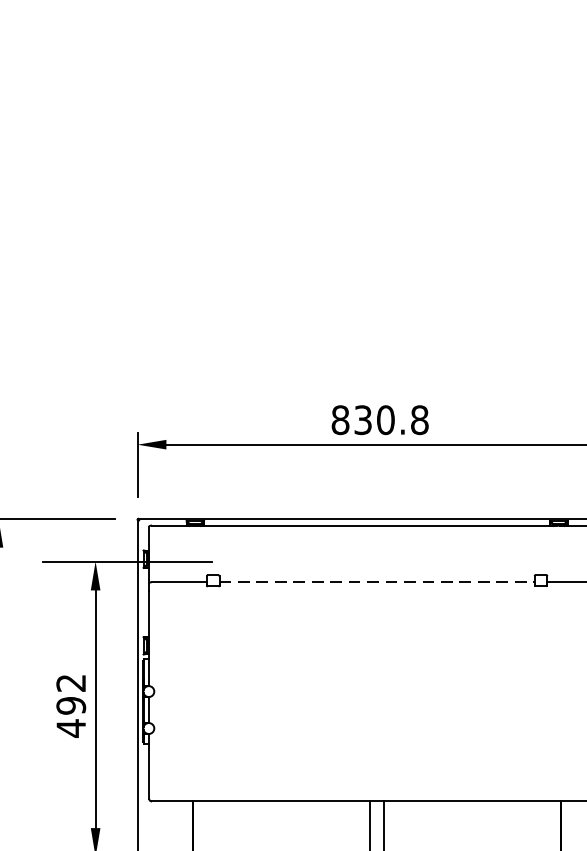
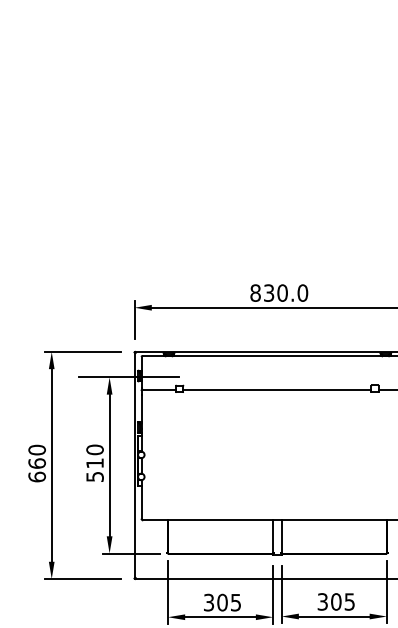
text: (419, 419) -> (302, 292), 830.8 -> 830.0
line: (377, 581) -> (277, 389), dashed -> solid
text: (70, 705) -> (94, 463), 492 -> 510

